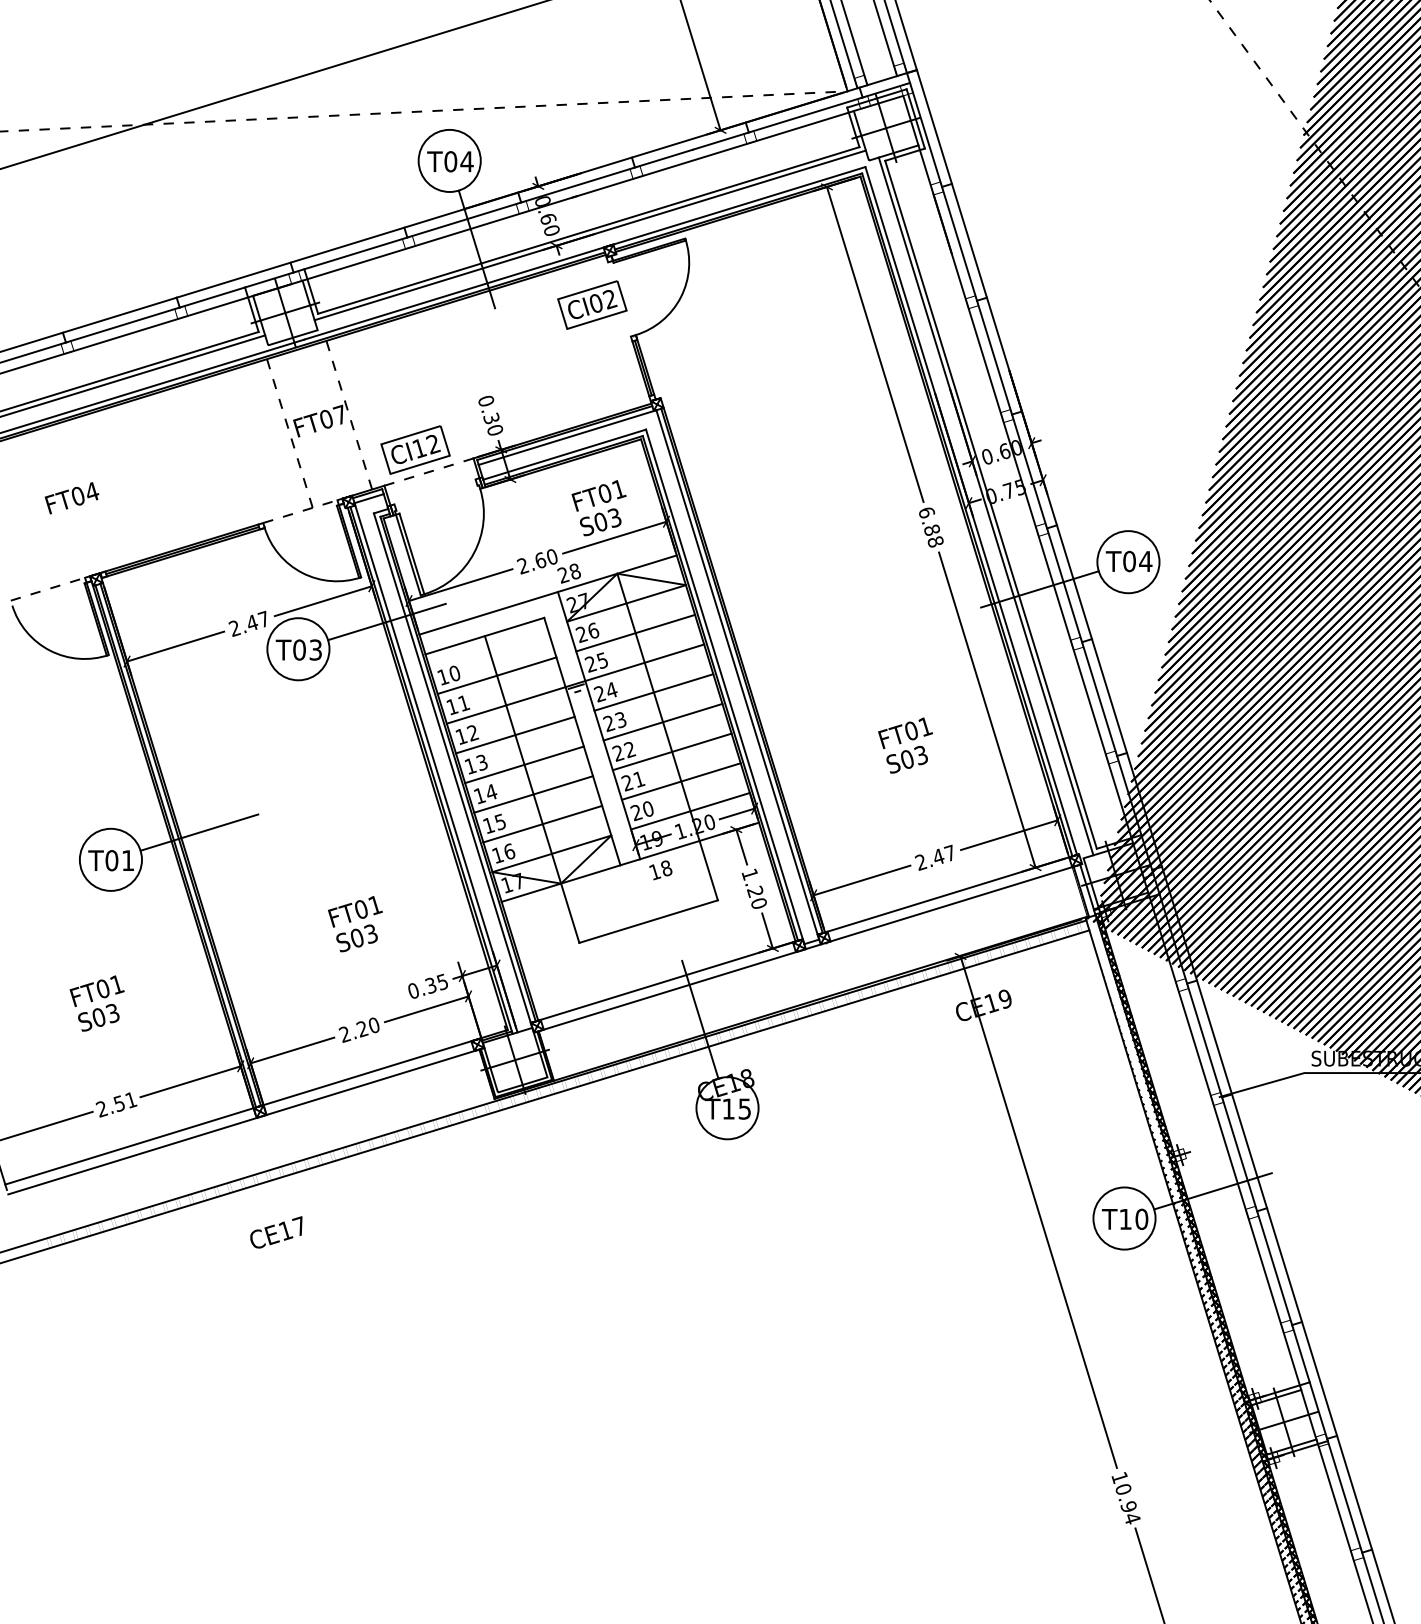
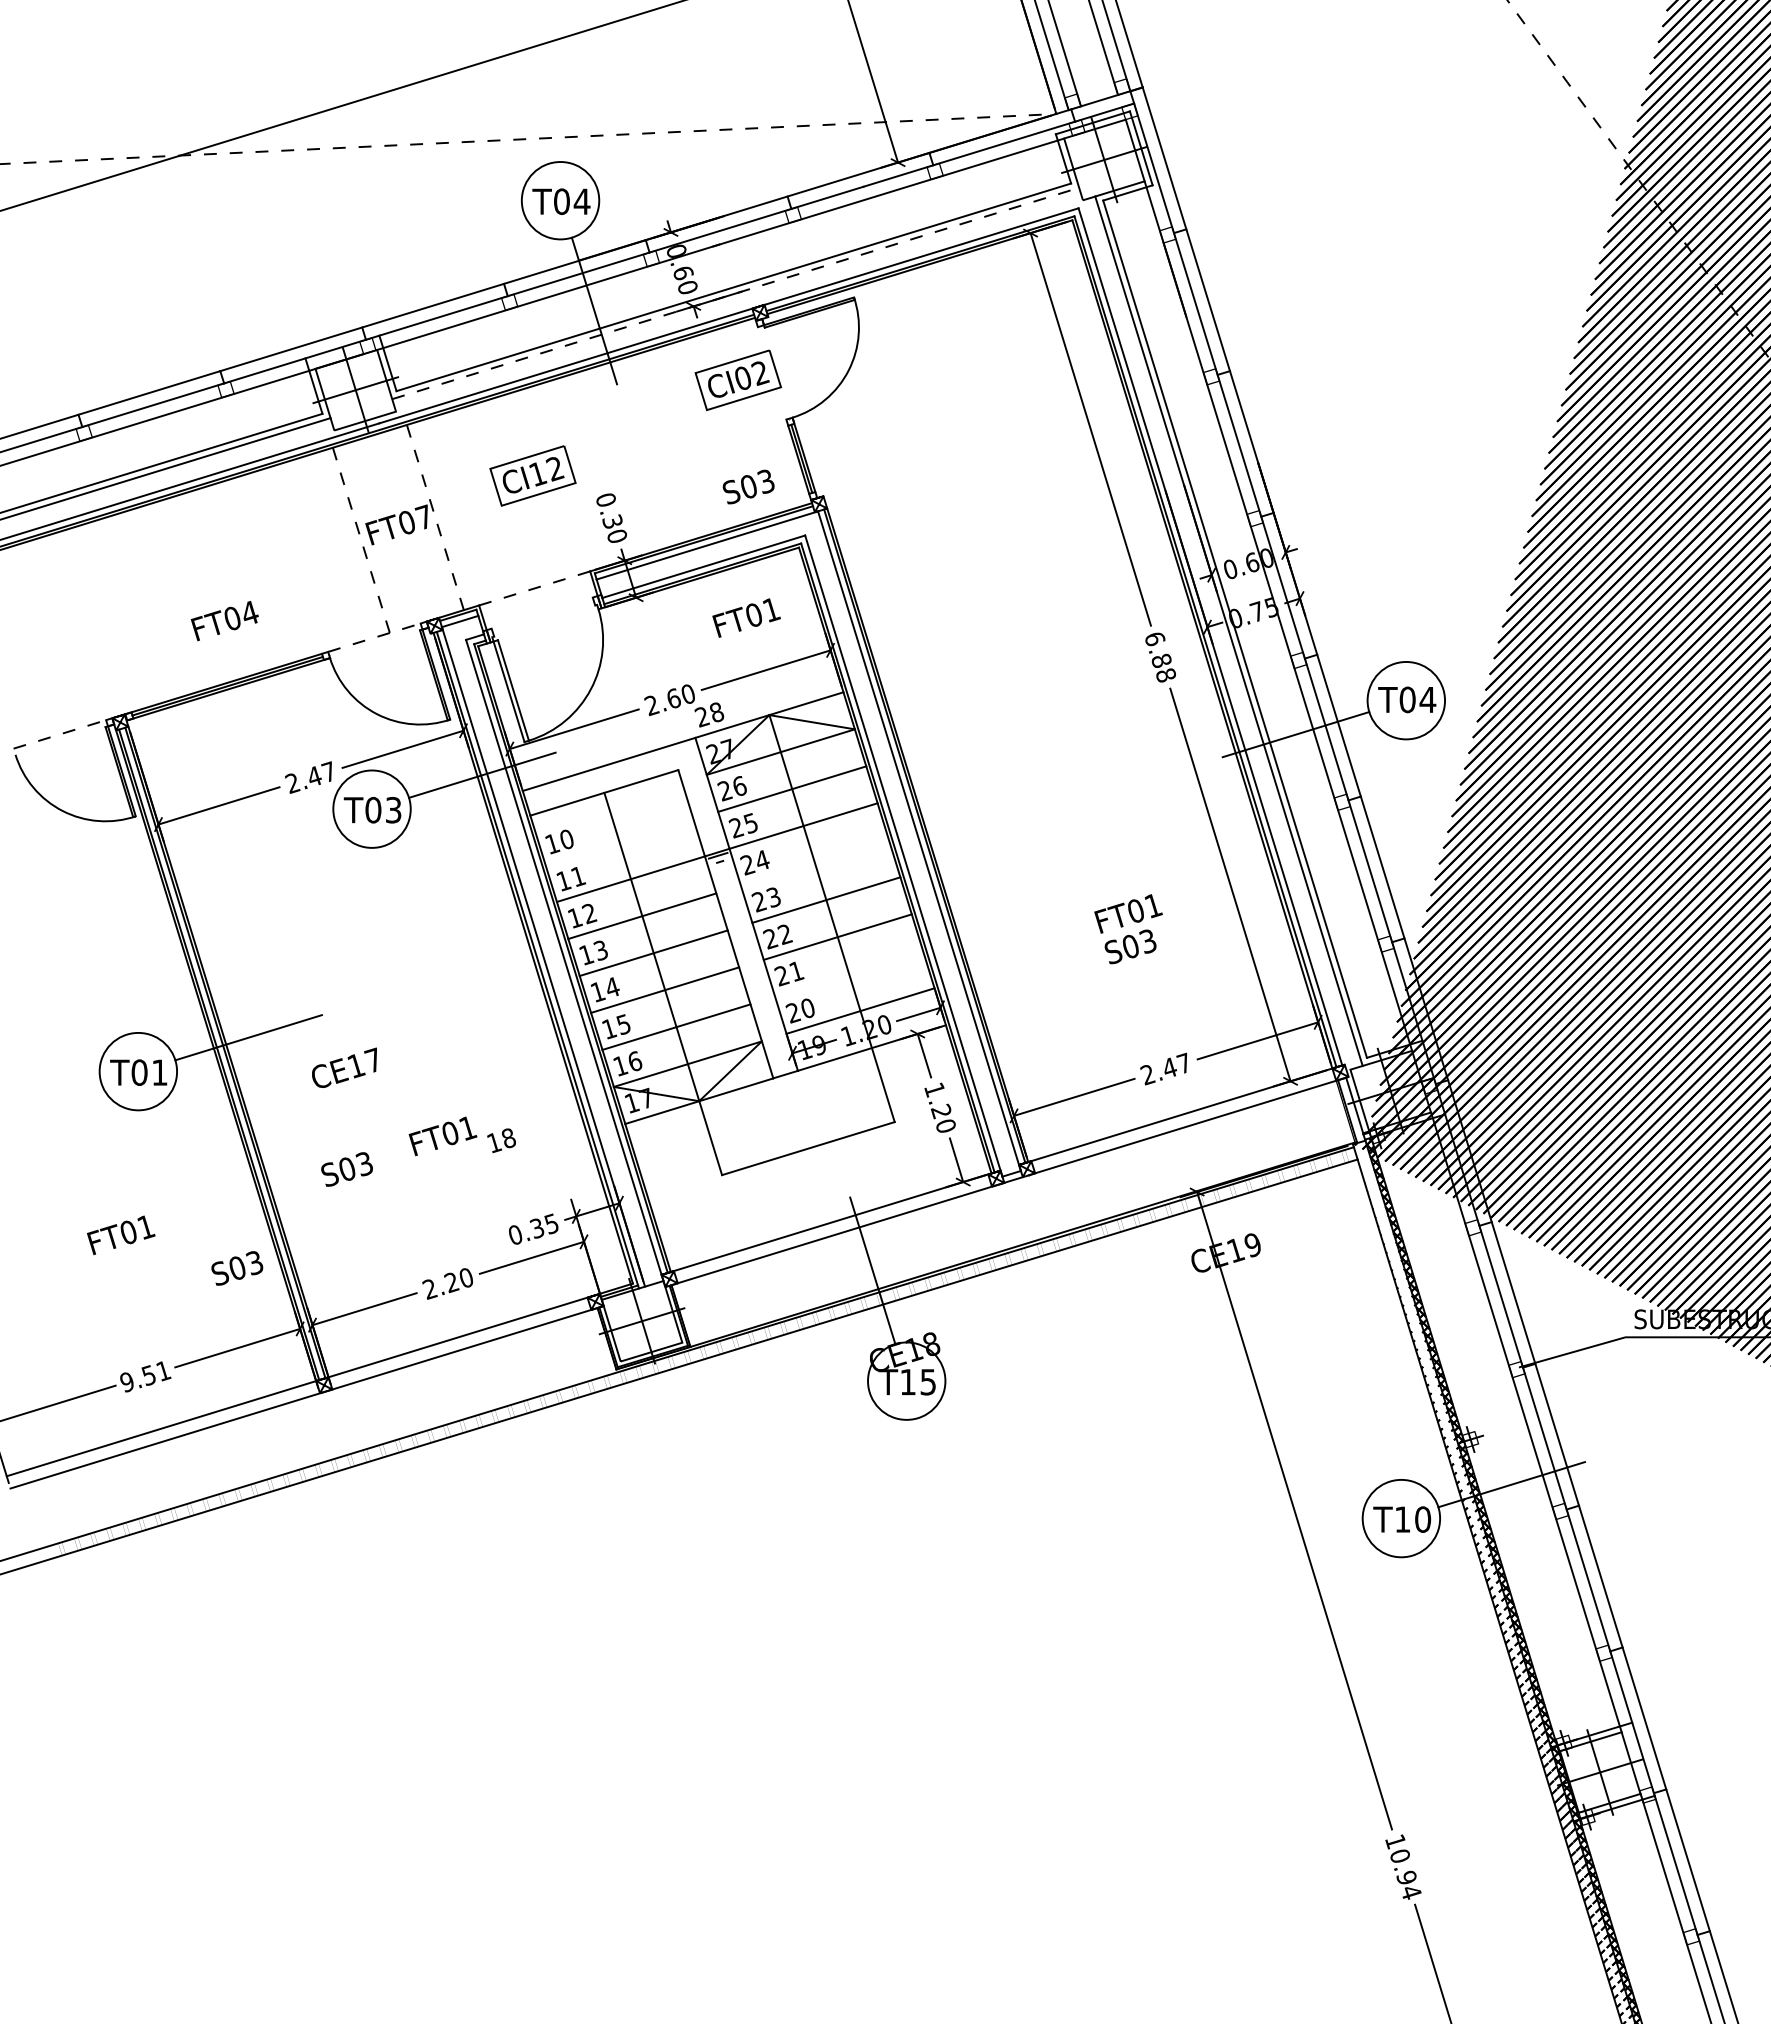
line: (590, 235) -> (736, 293), solid -> dashed
part: (415, 449) -> (532, 475), moved
text: (71, 498) -> (224, 621), moved
text: (600, 521) -> (748, 486), moved
line: (497, 675) -> (619, 841), removed
line: (653, 692) -> (814, 862), removed
line: (681, 781) -> (849, 973), removed
text: (660, 870) -> (501, 1140), moved
text: (356, 938) -> (346, 1169), moved
text: (98, 1017) -> (237, 1268), moved
text: (101, 1109) -> (126, 1382), 2.51 -> 9.51
text: (276, 1232) -> (344, 1067), moved

